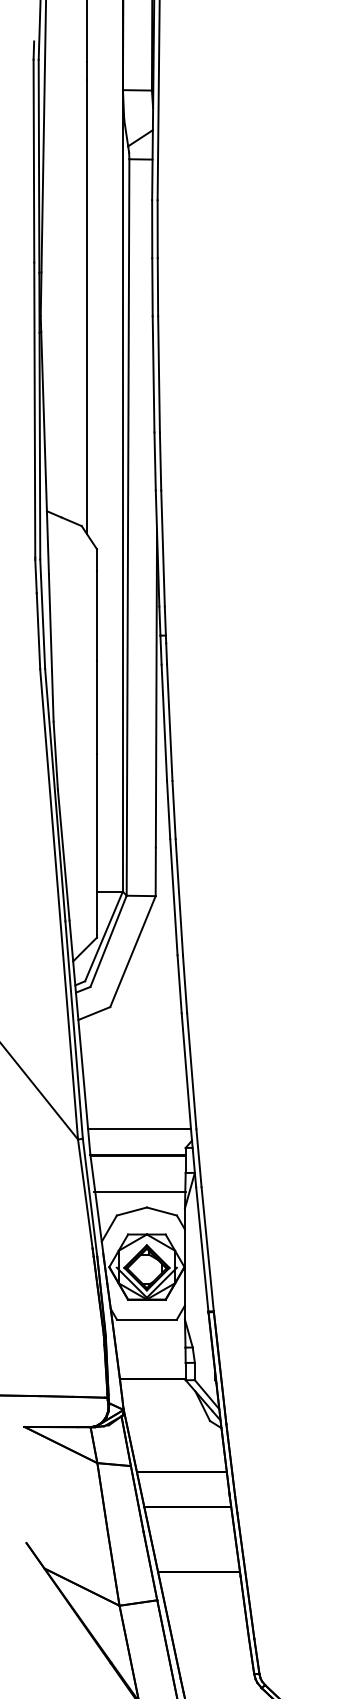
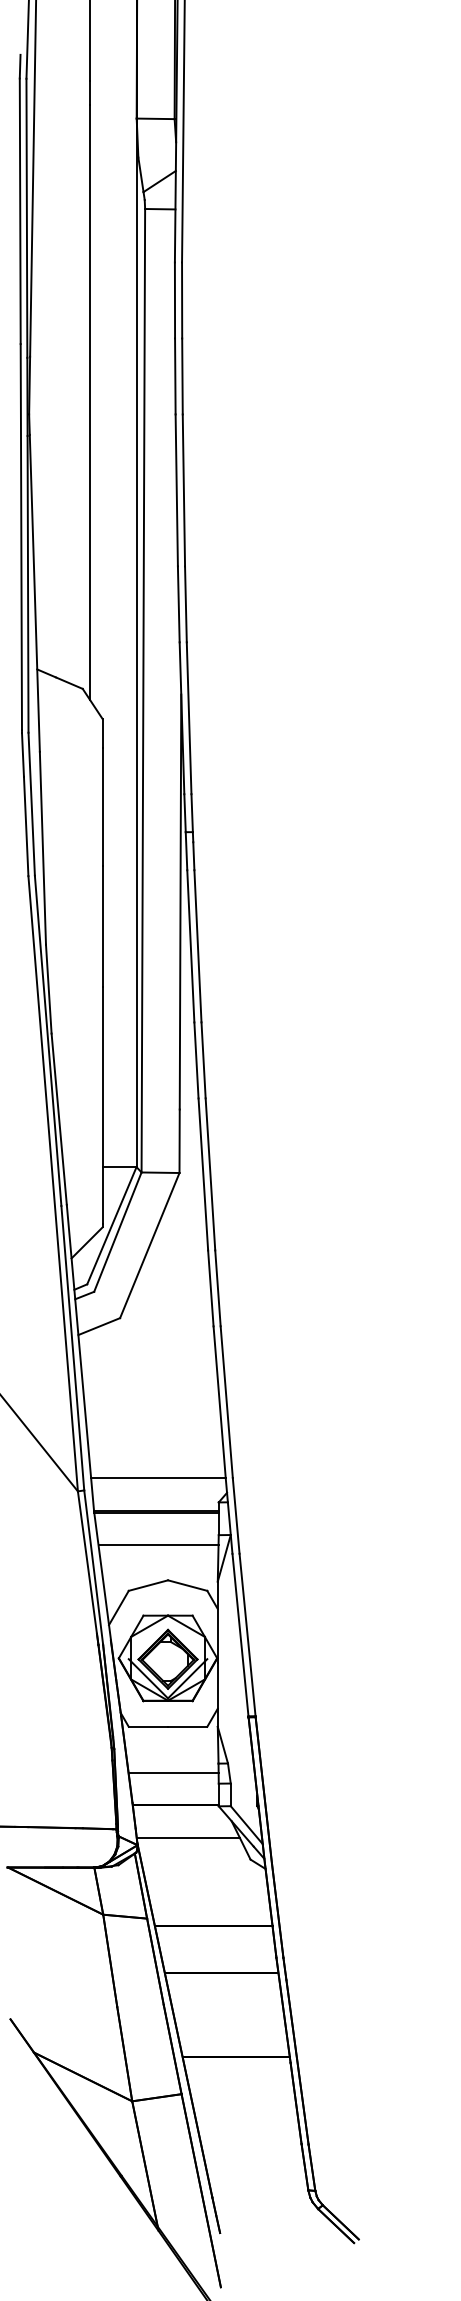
line: (139, 1192) -> (158, 1545), moved
line: (151, 1354) -> (173, 1772), added
line: (161, 1404) -> (187, 1837), added

